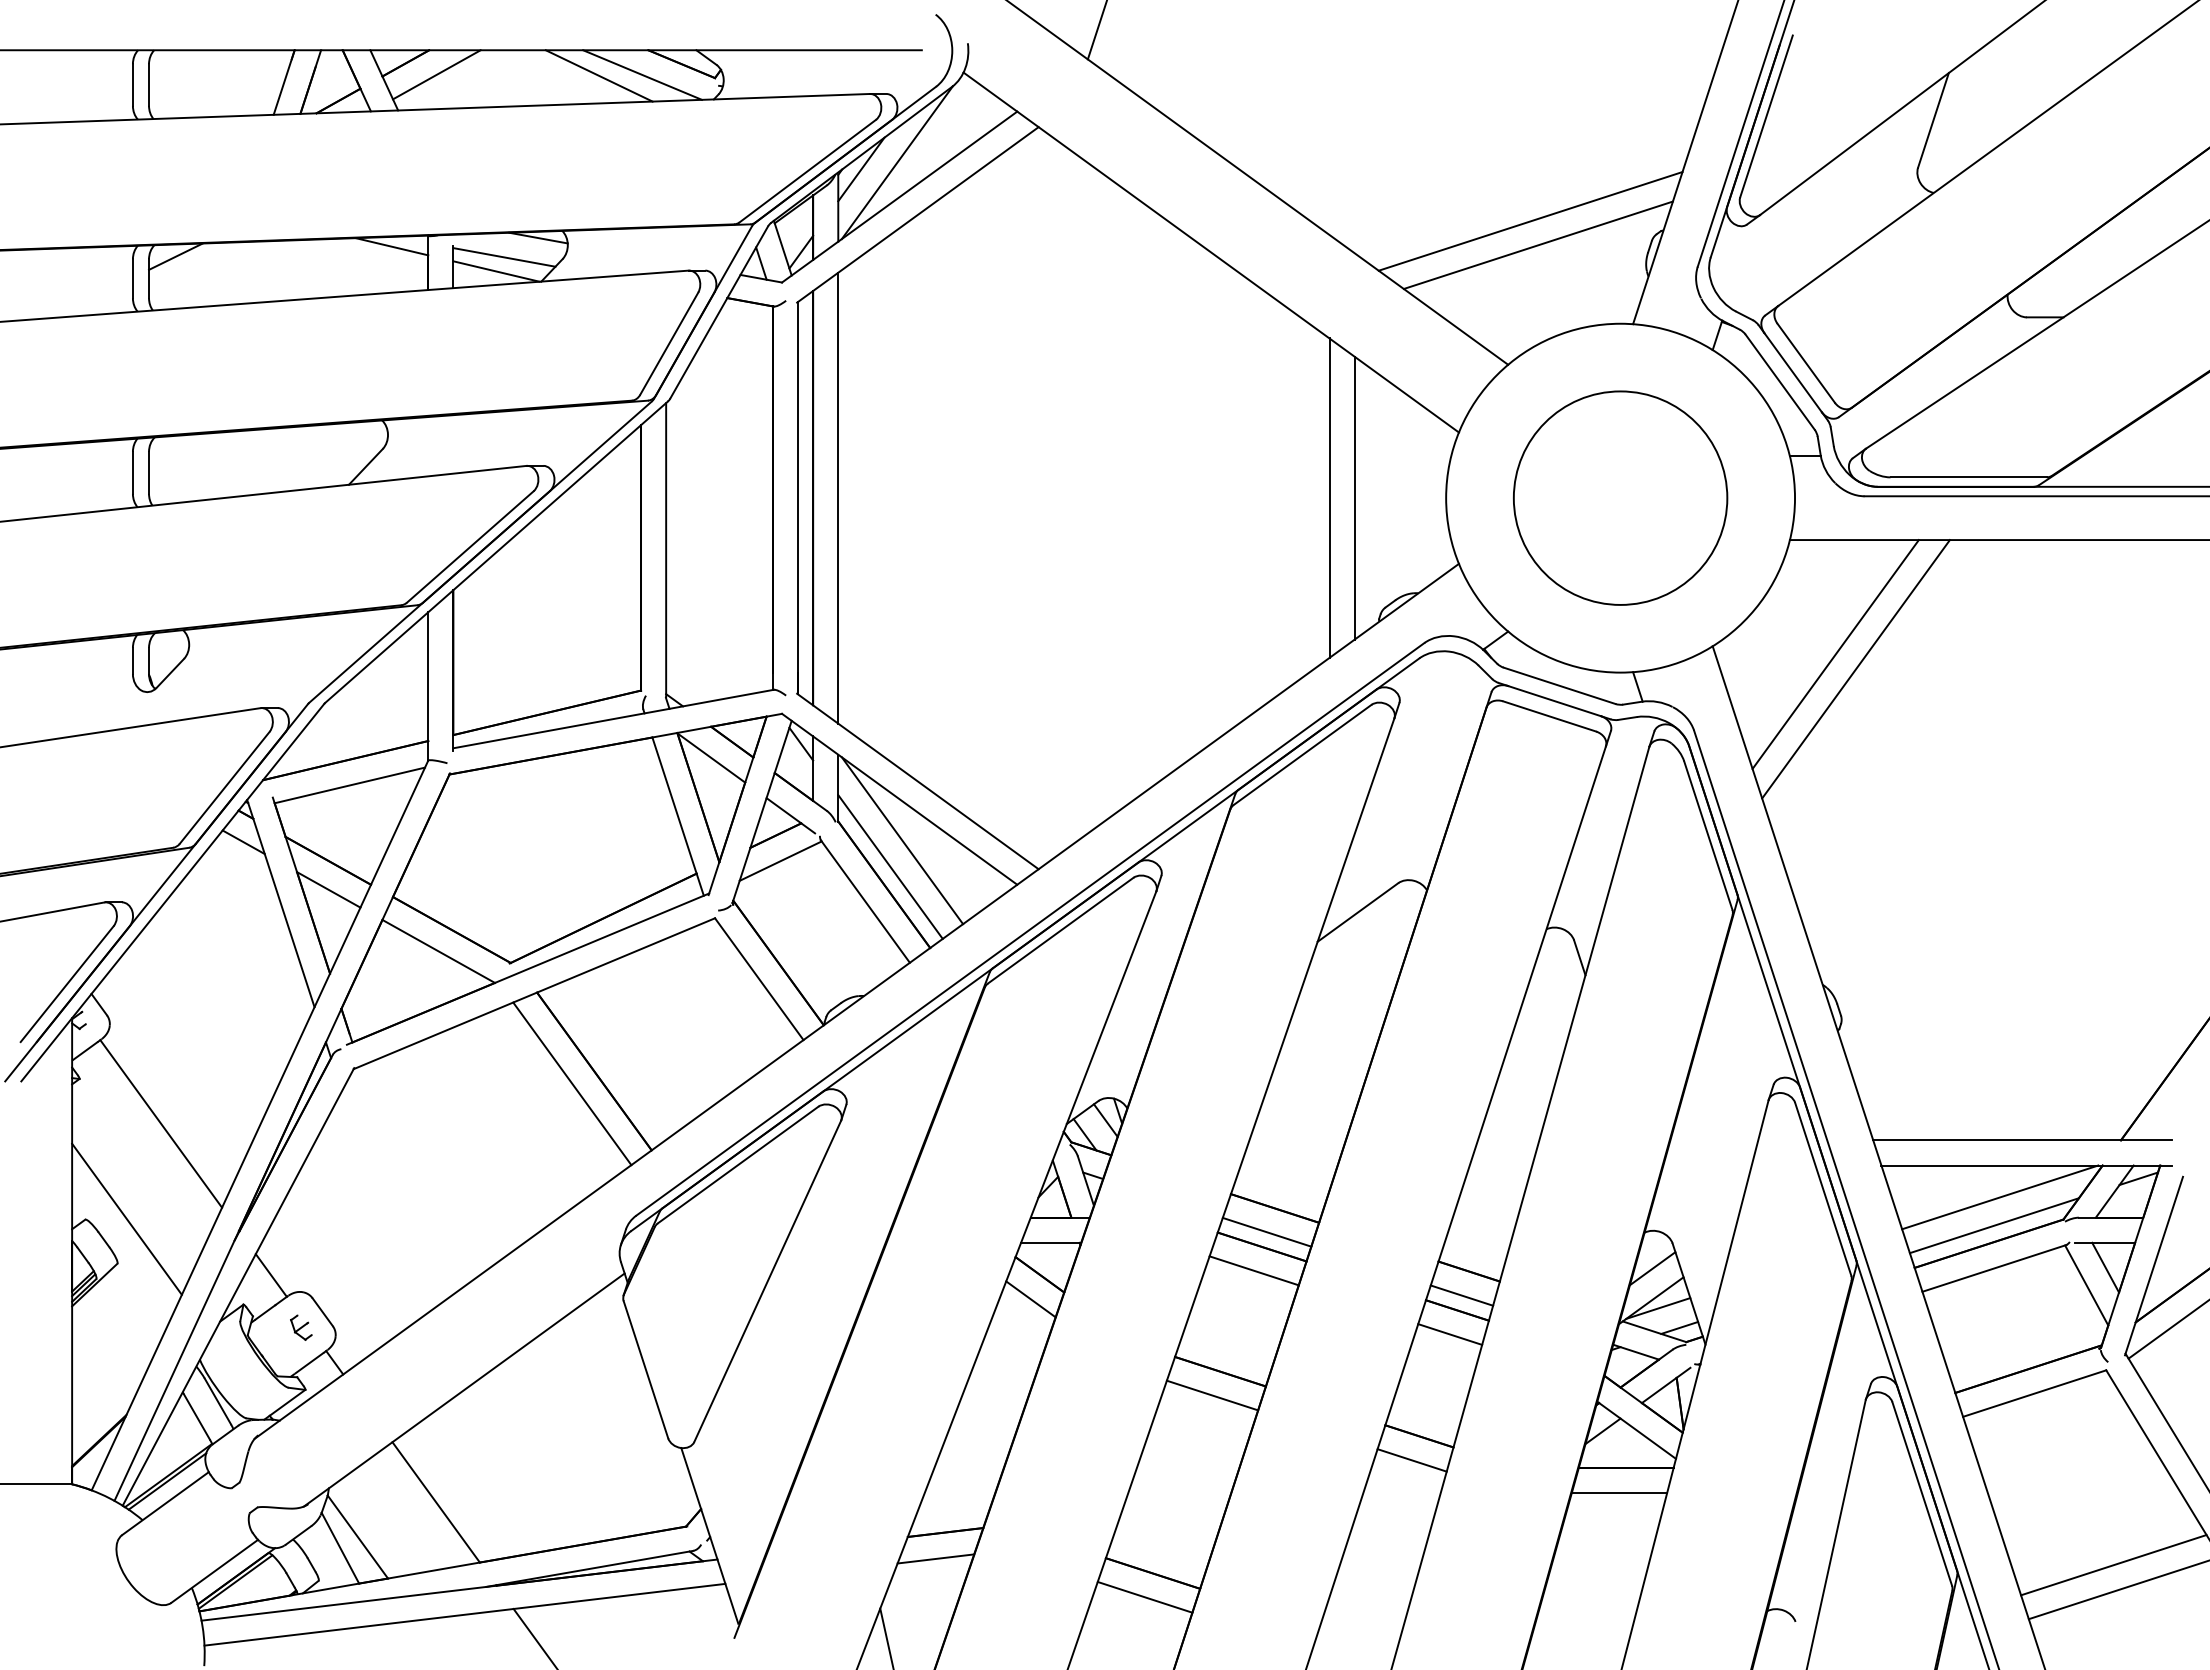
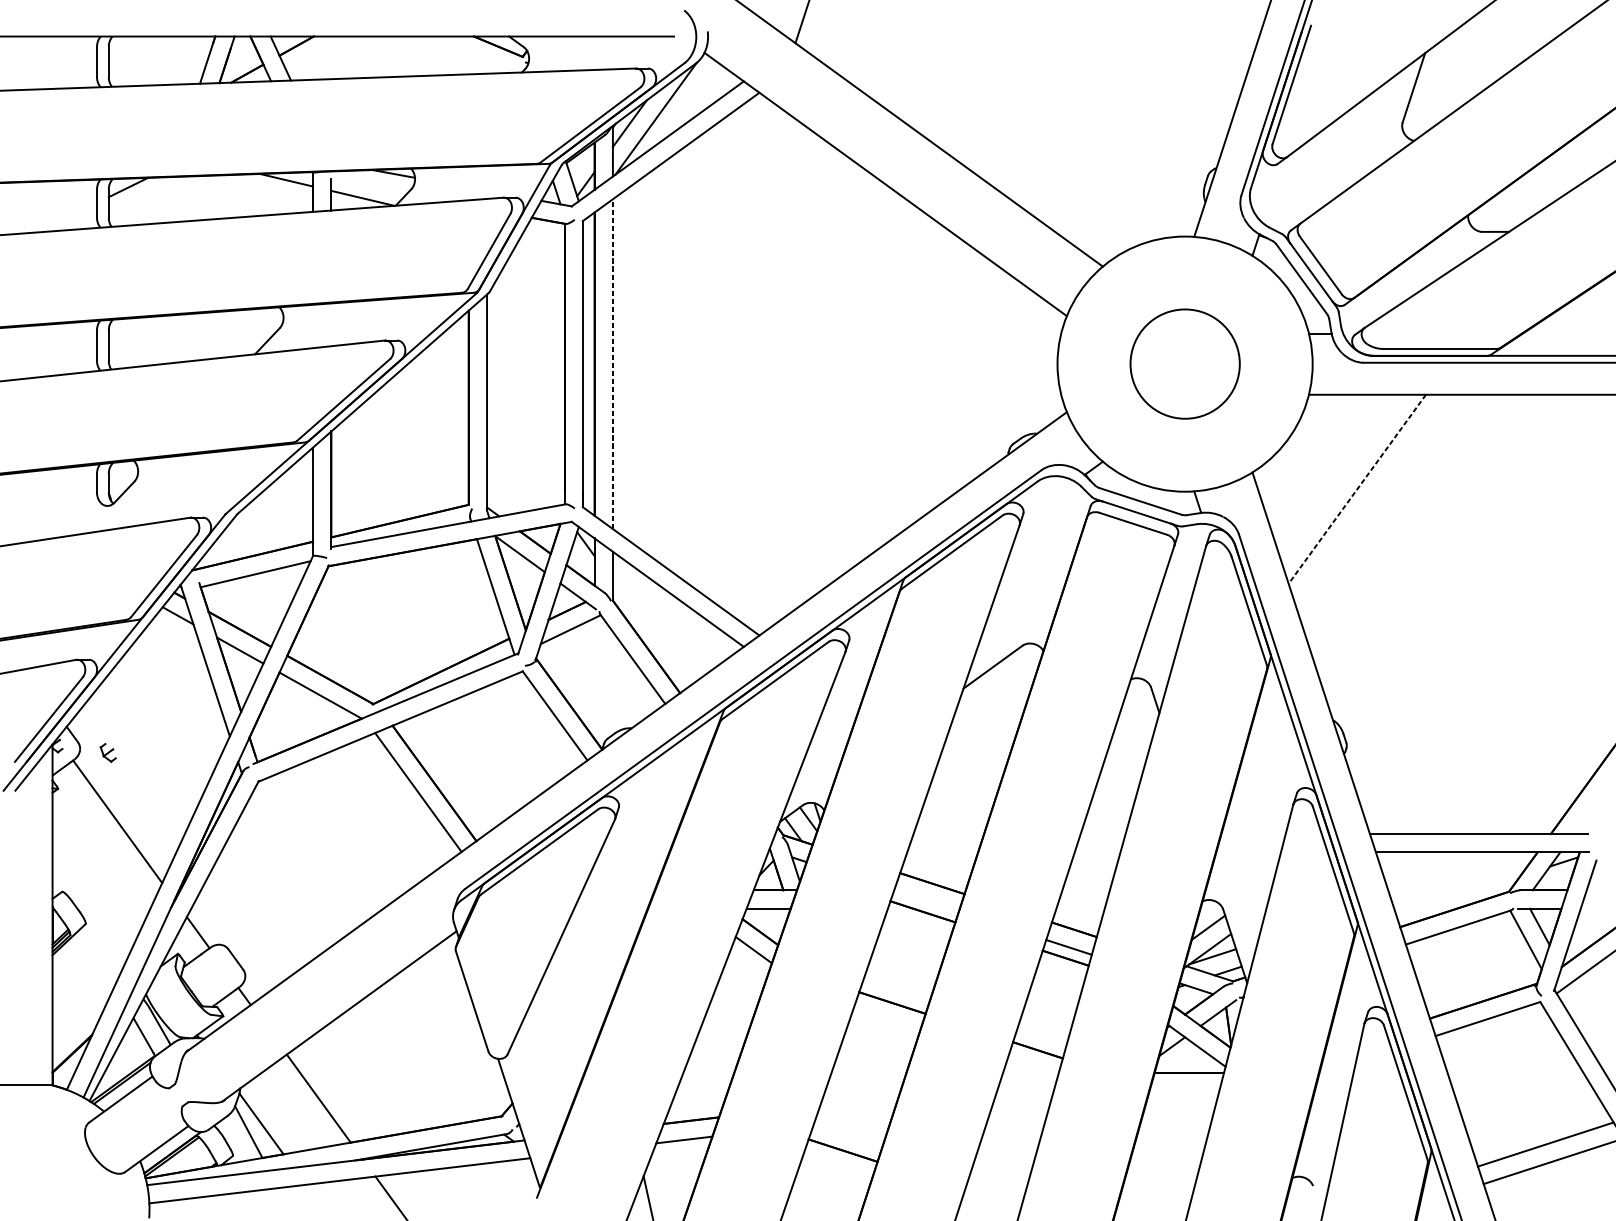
line: (436, 74) -> (319, 54), removed
line: (642, 74) -> (469, 54), removed
line: (598, 75) -> (437, 55), removed
line: (1530, 221) -> (1119, 161), removed
line: (1537, 244) -> (1124, 178), removed
line: (504, 257) -> (368, 188), removed
line: (838, 497) -> (613, 363), solid -> dashed
line: (1329, 497) -> (972, 363), removed
line: (1354, 497) -> (990, 363), removed
circle: (1620, 497) -> (1185, 363), size x0.7
line: (1835, 654) -> (1342, 478), removed
line: (1856, 669) -> (1357, 489), solid -> dashed
line: (902, 840) -> (659, 614), removed
line: (890, 866) -> (651, 633), removed
line: (2000, 1197) -> (1462, 875), removed
line: (126, 1218) -> (92, 890), removed
line: (1993, 1225) -> (1457, 896), removed
line: (1266, 1231) -> (926, 900), removed
line: (1253, 1270) -> (916, 929), removed
part: (301, 1327) -> (108, 752), moved
line: (1450, 1334) -> (1060, 975), removed
line: (1212, 1395) -> (886, 1020), removed
line: (1411, 1460) -> (1032, 1067), removed
line: (1619, 1492) -> (1184, 1091), removed
line: (1144, 1596) -> (836, 1167), removed

